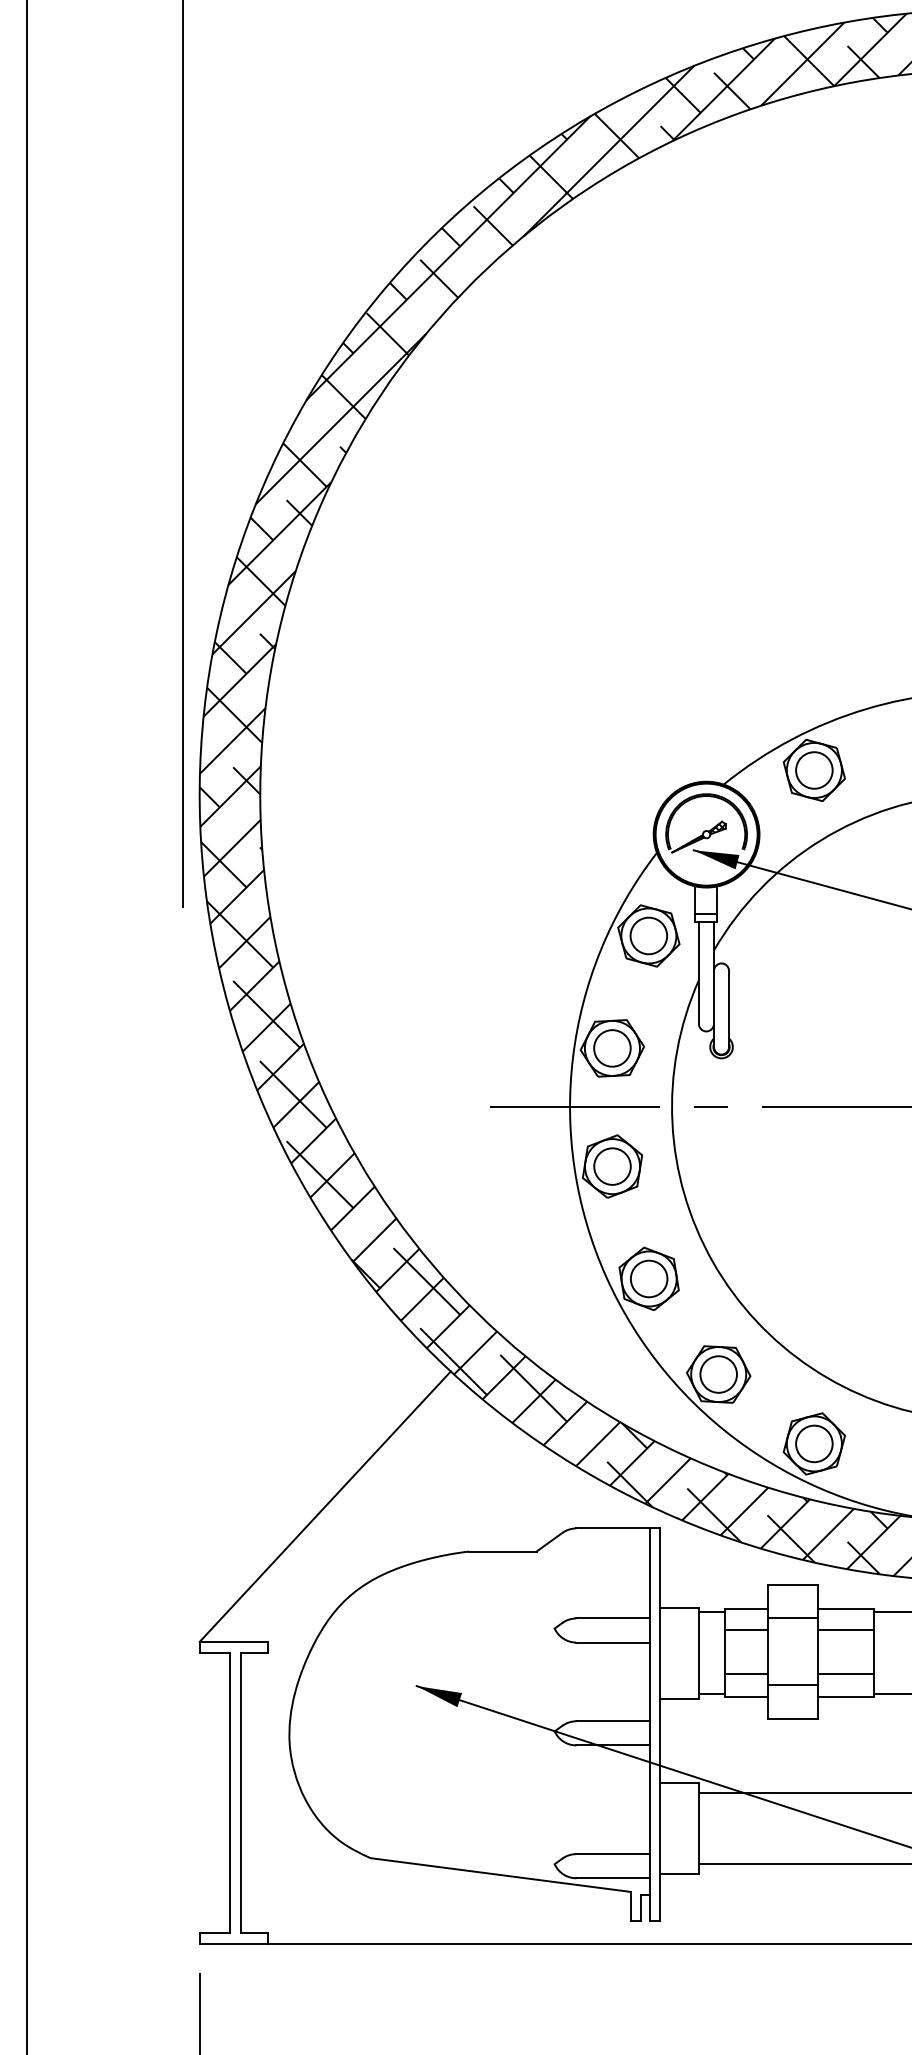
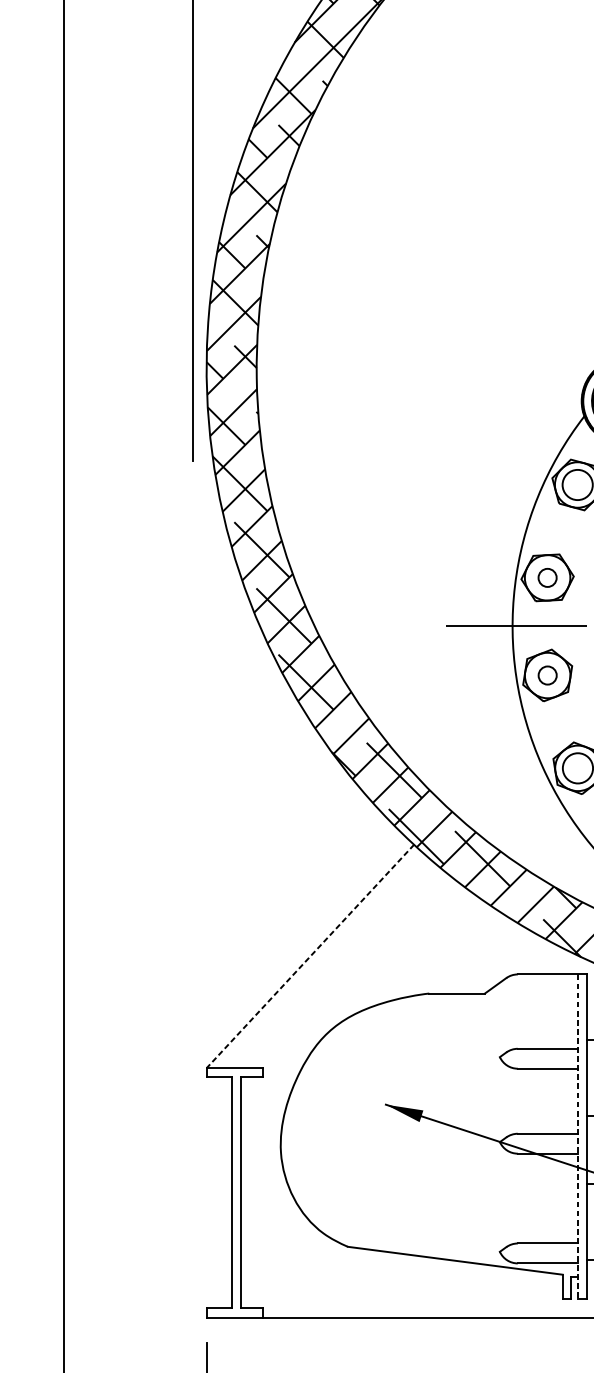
circle: (612, 1048) -> (547, 577), size x0.6
circle: (612, 1166) -> (547, 675), size x0.6
line: (325, 1506) -> (310, 956), solid -> dashed
line: (649, 1725) -> (578, 1137), solid -> dashed

